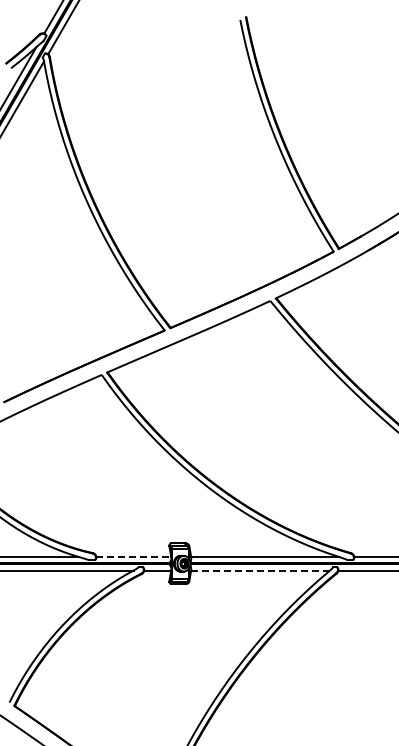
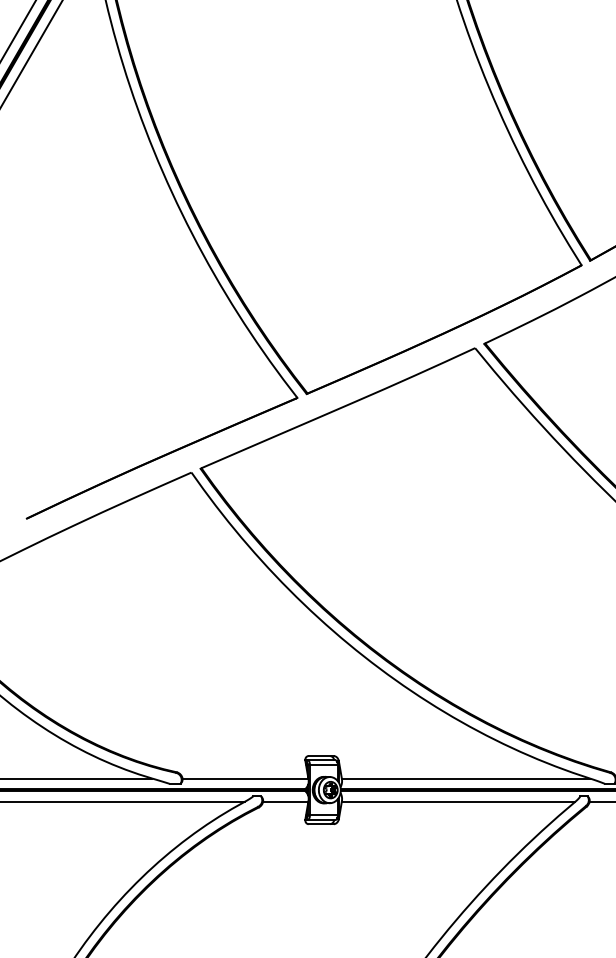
line: (134, 556) -> (246, 777), dashed -> solid
line: (260, 570) -> (458, 801), dashed -> solid

